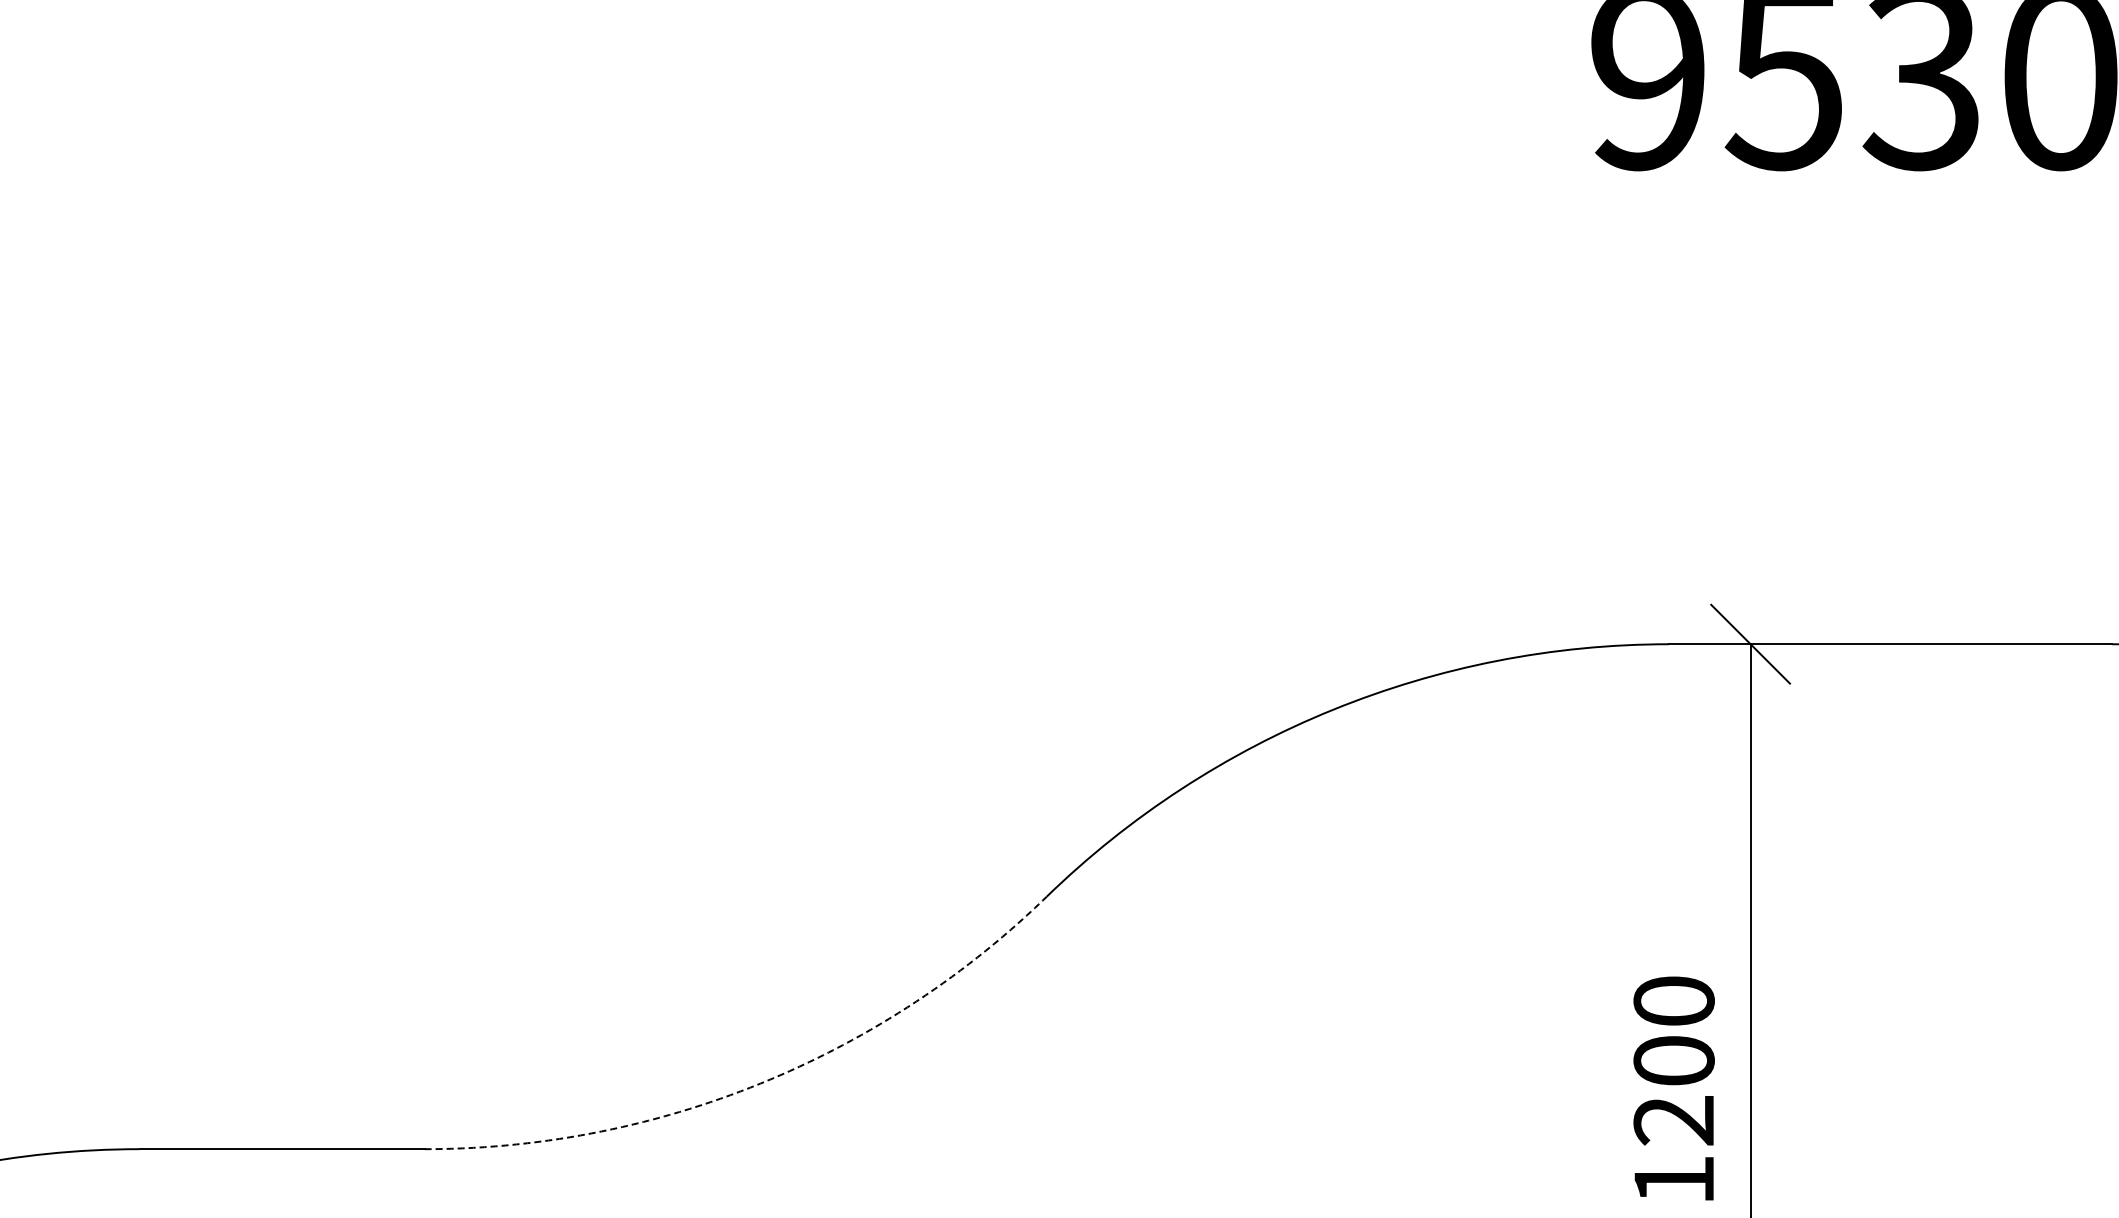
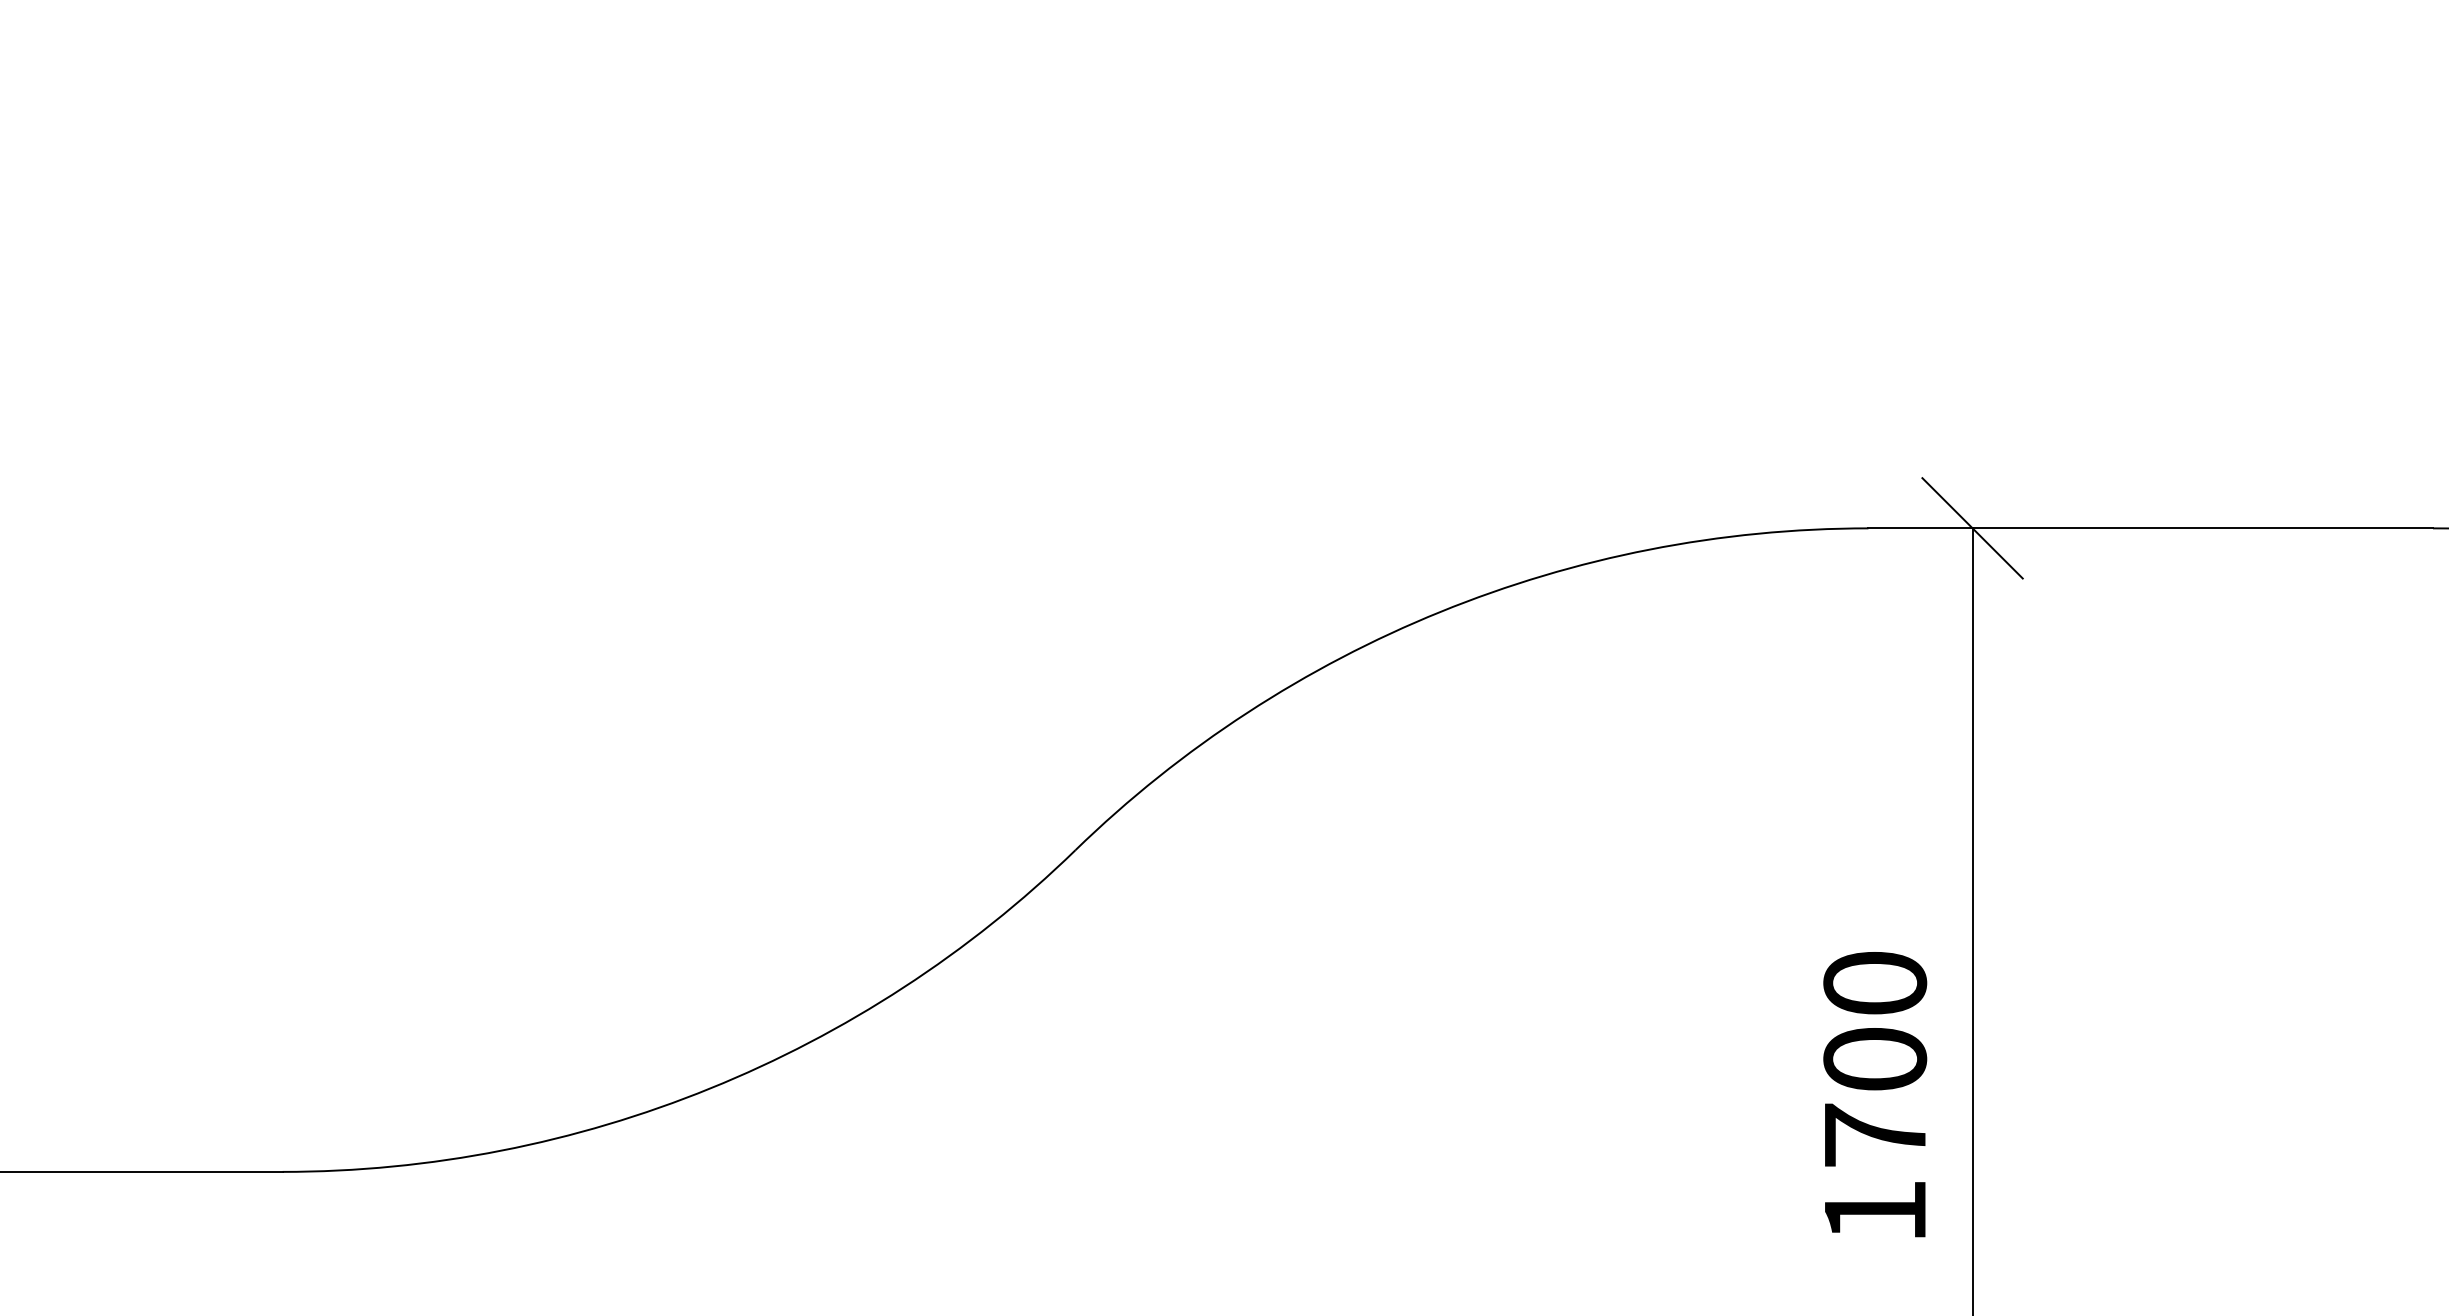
arc: (760, 1083) -> (710, 1088), dashed -> solid
text: (1673, 1120) -> (1874, 1135), 1200 -> 1700

